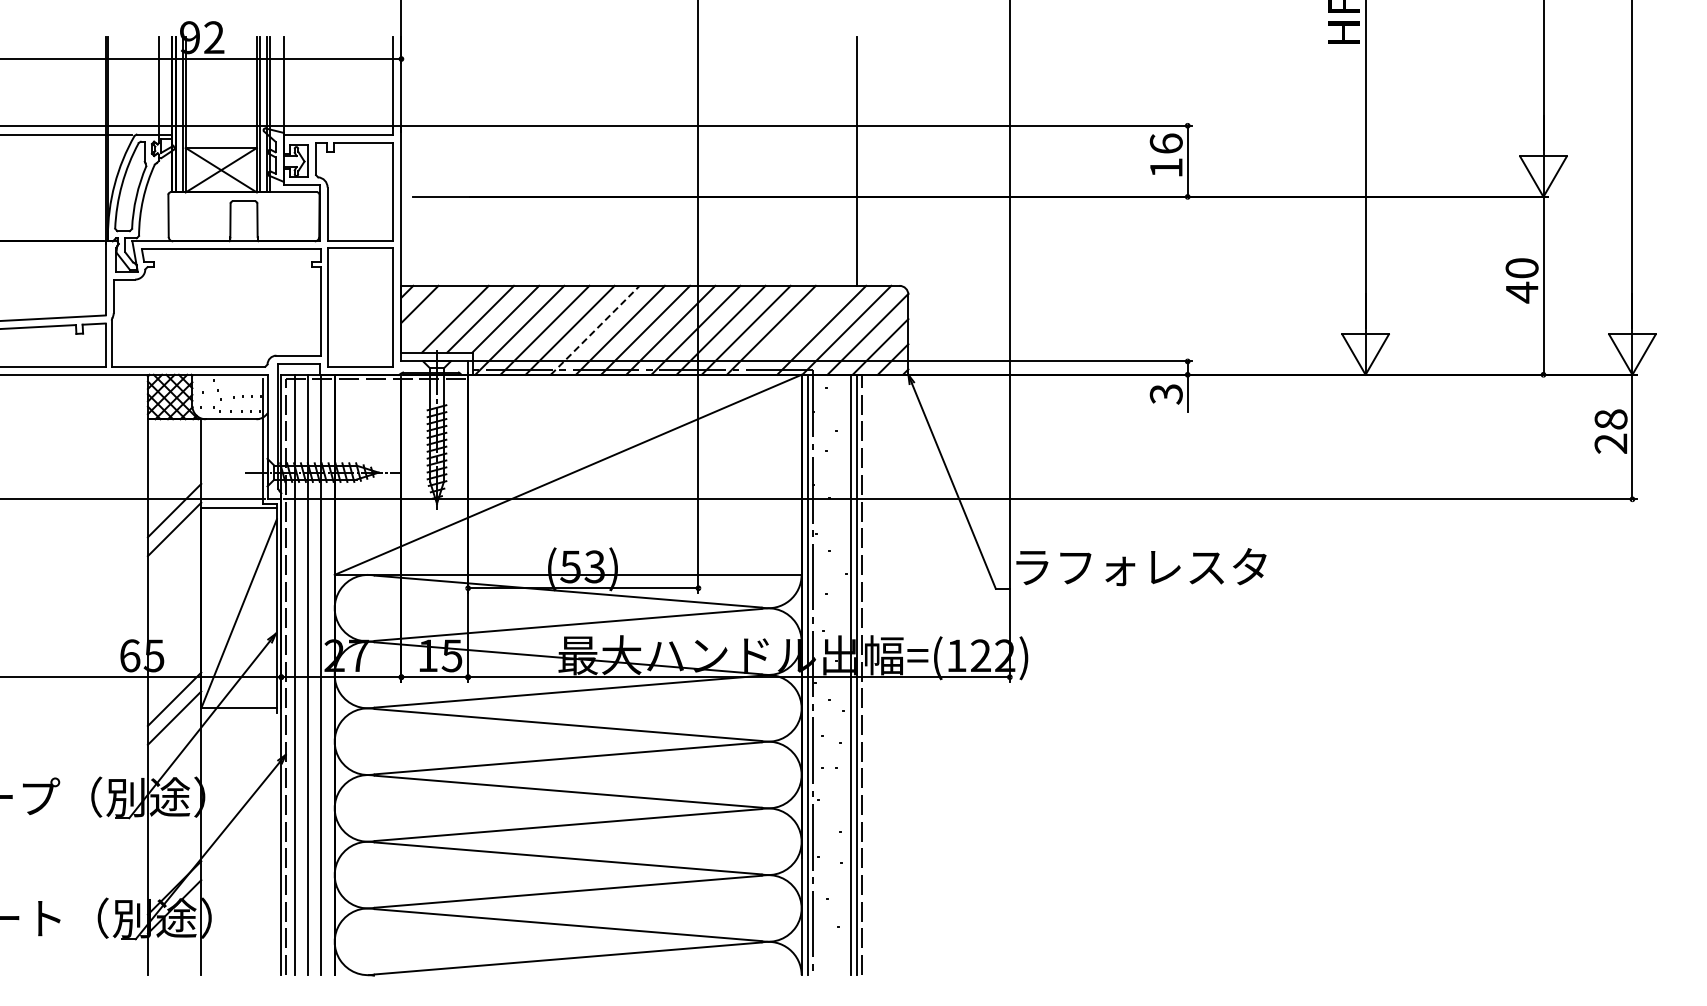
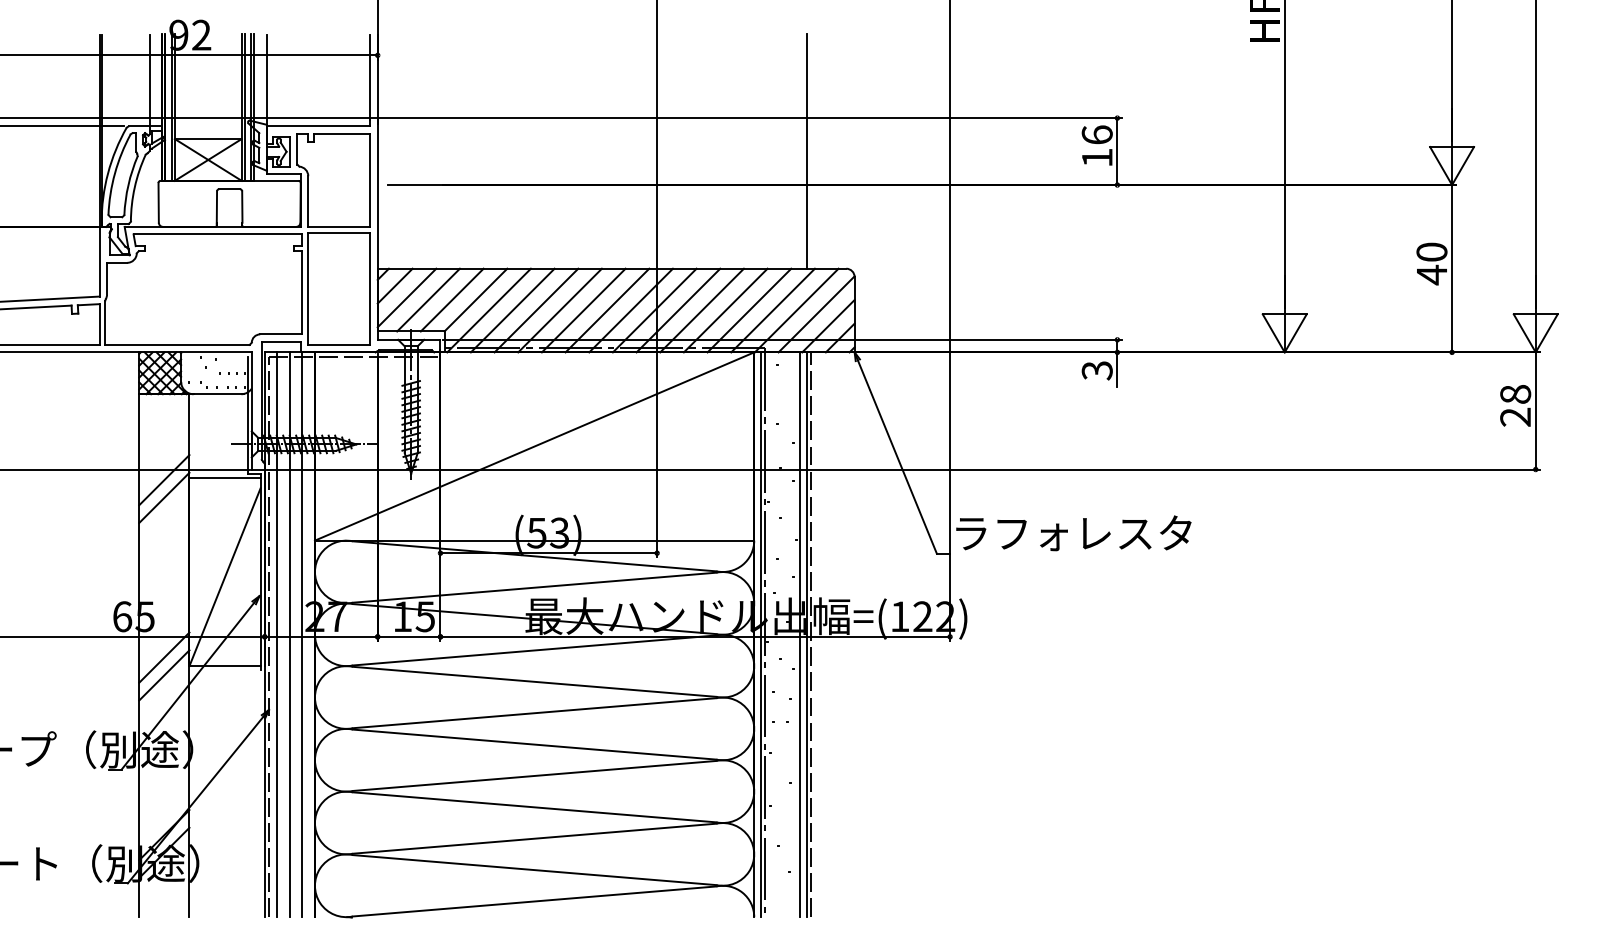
line: (432, 316) -> (406, 297), added
line: (796, 329) -> (749, 309), added
line: (595, 330) -> (560, 310), dashed -> solid

